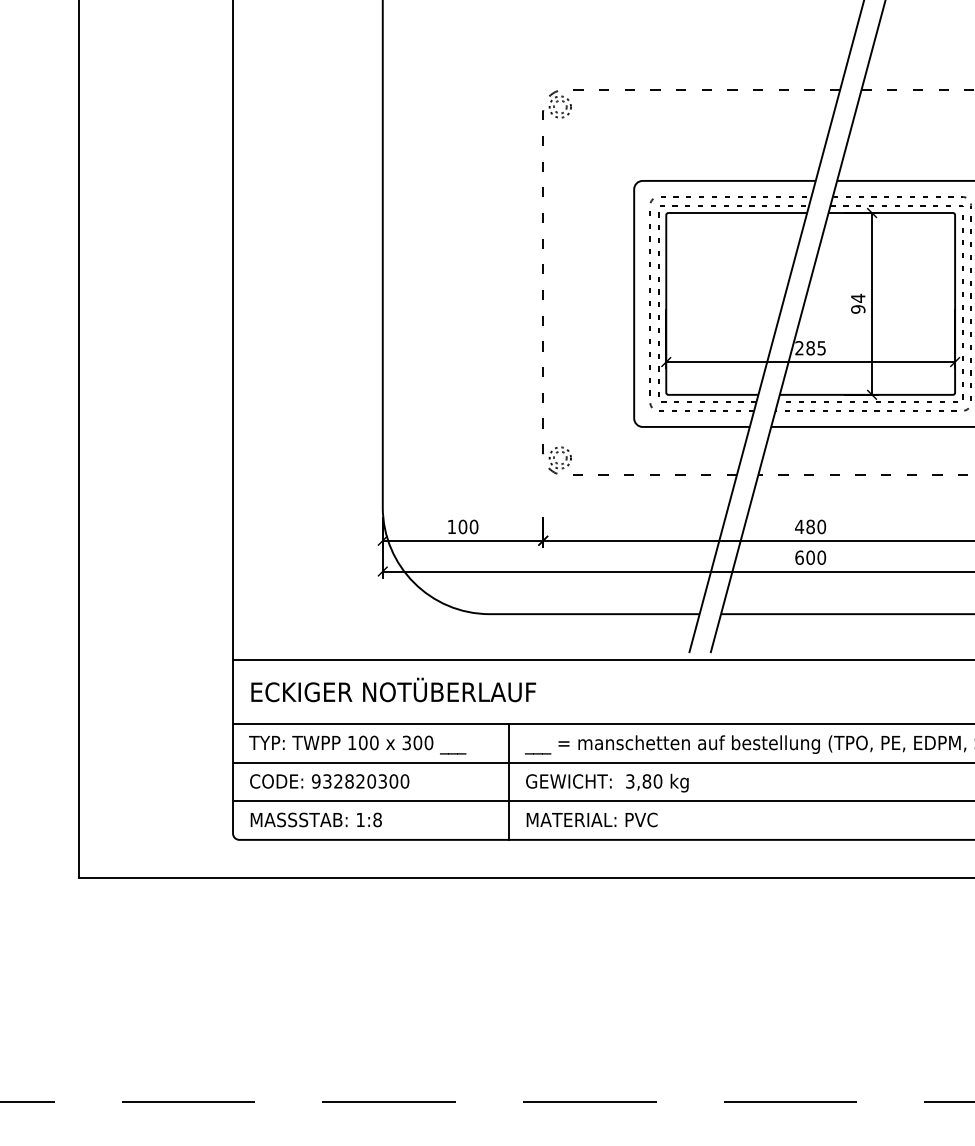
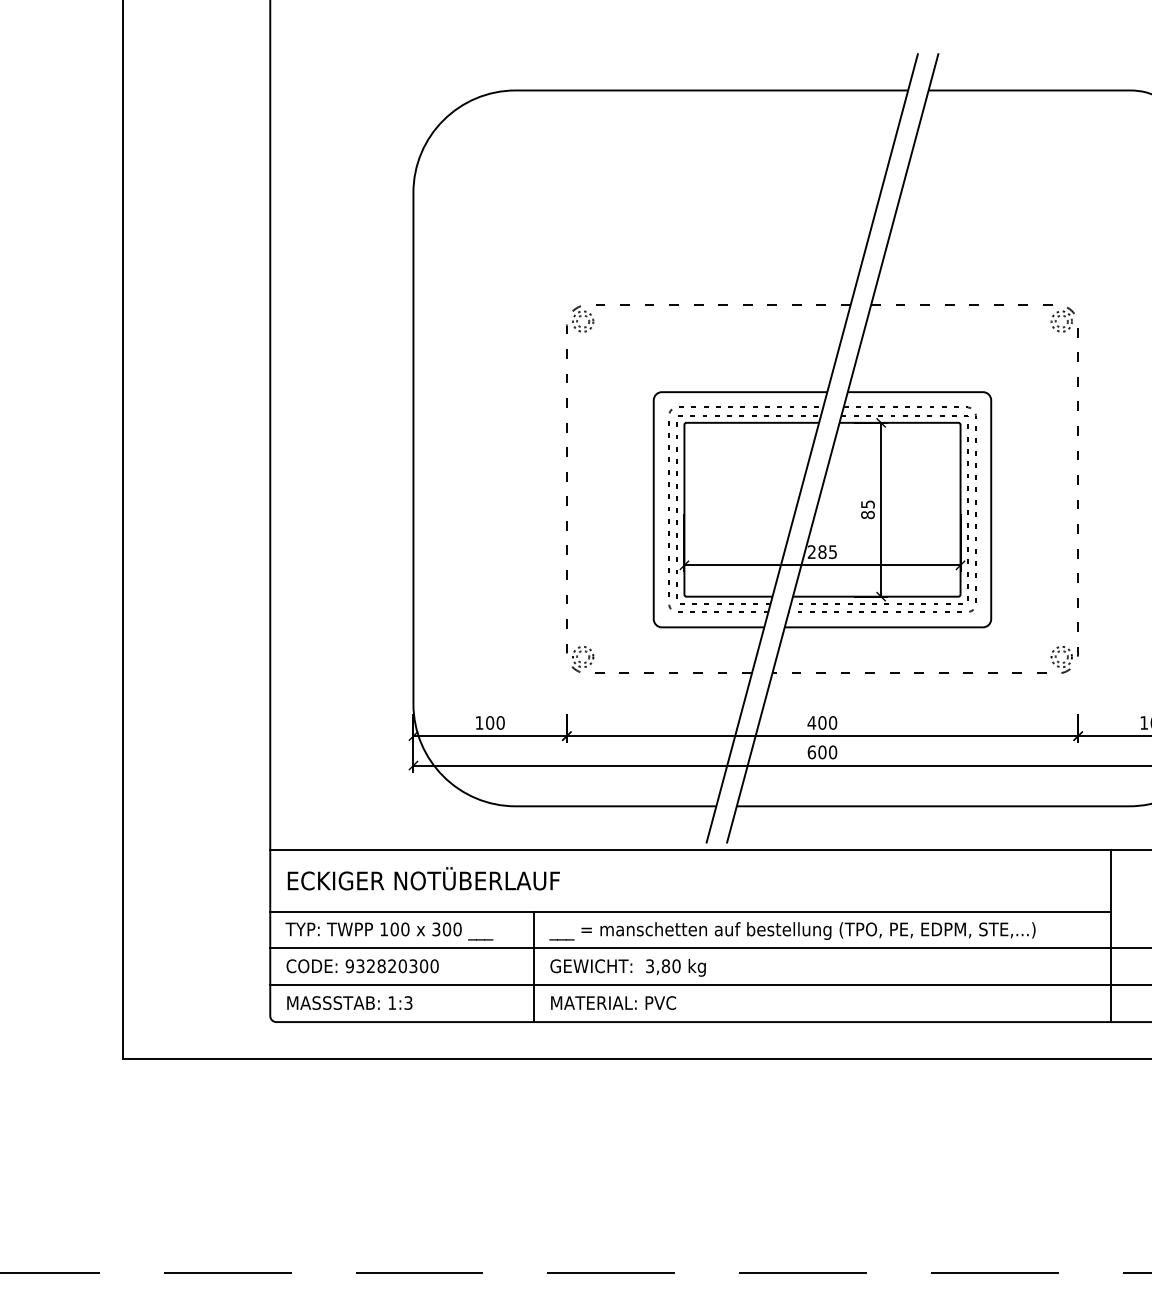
text: (857, 303) -> (867, 509), 94 -> 85
text: (810, 526) -> (822, 722), 480 -> 400
text: (377, 819) -> (408, 1002), 1:8 -> 1:3

